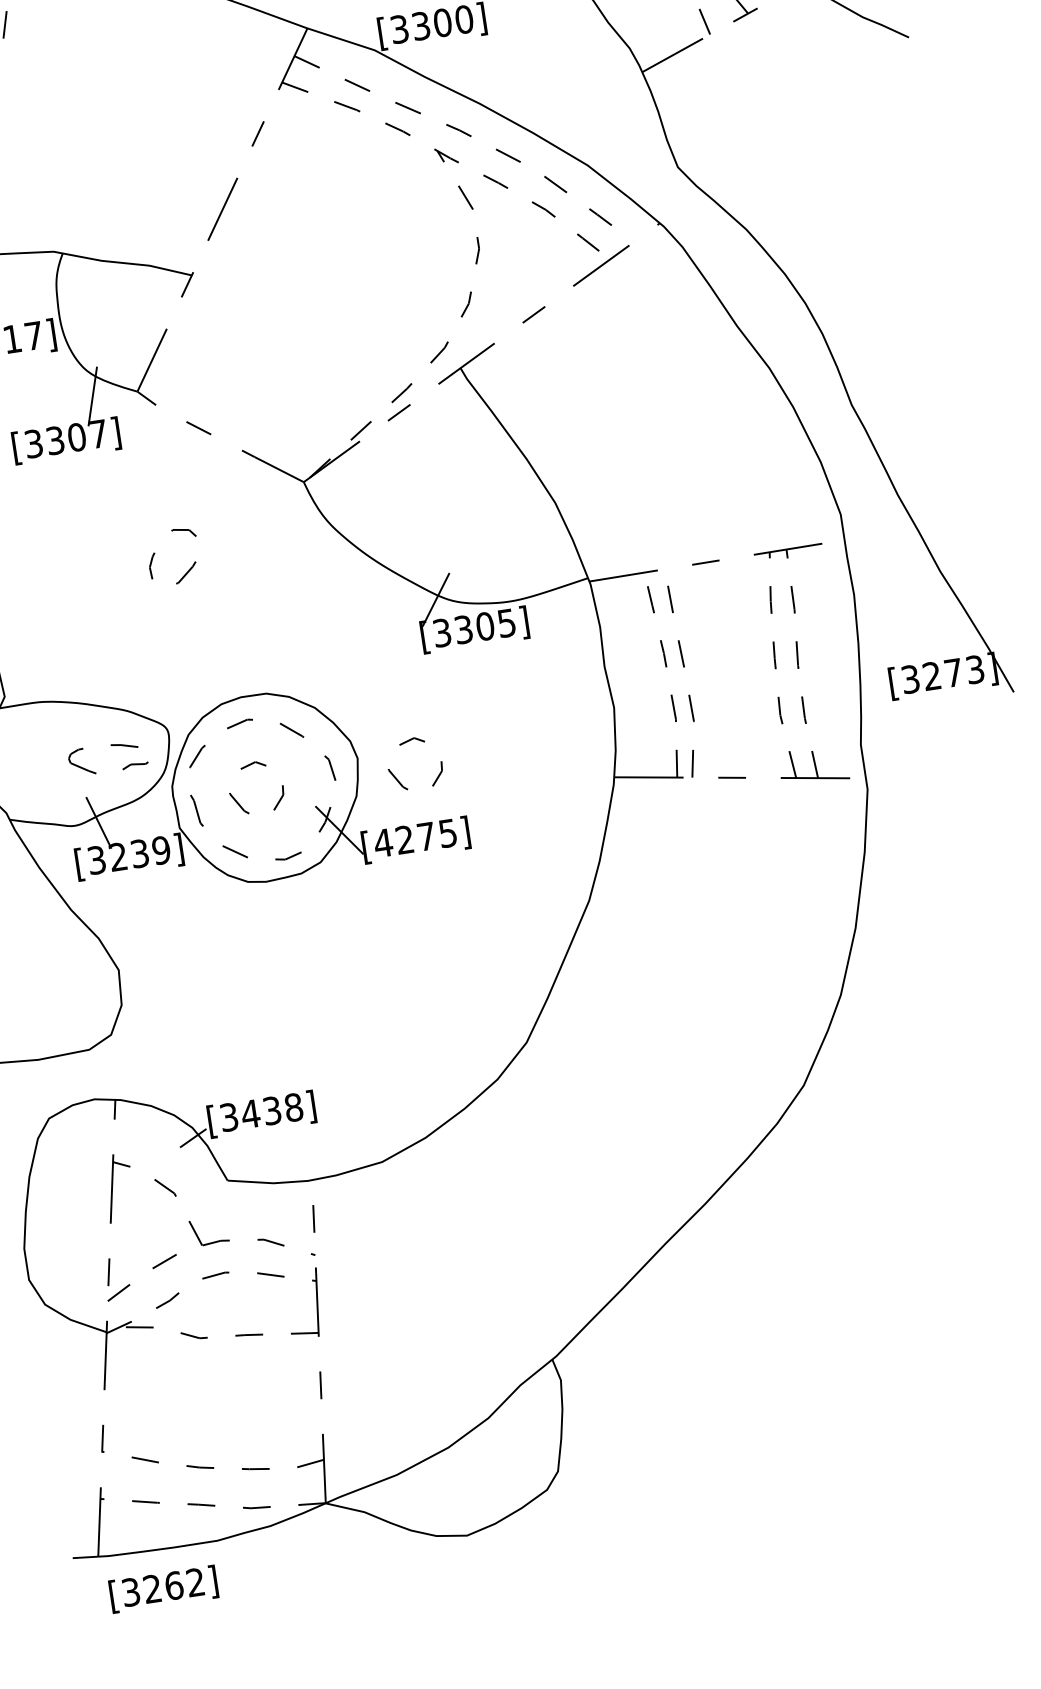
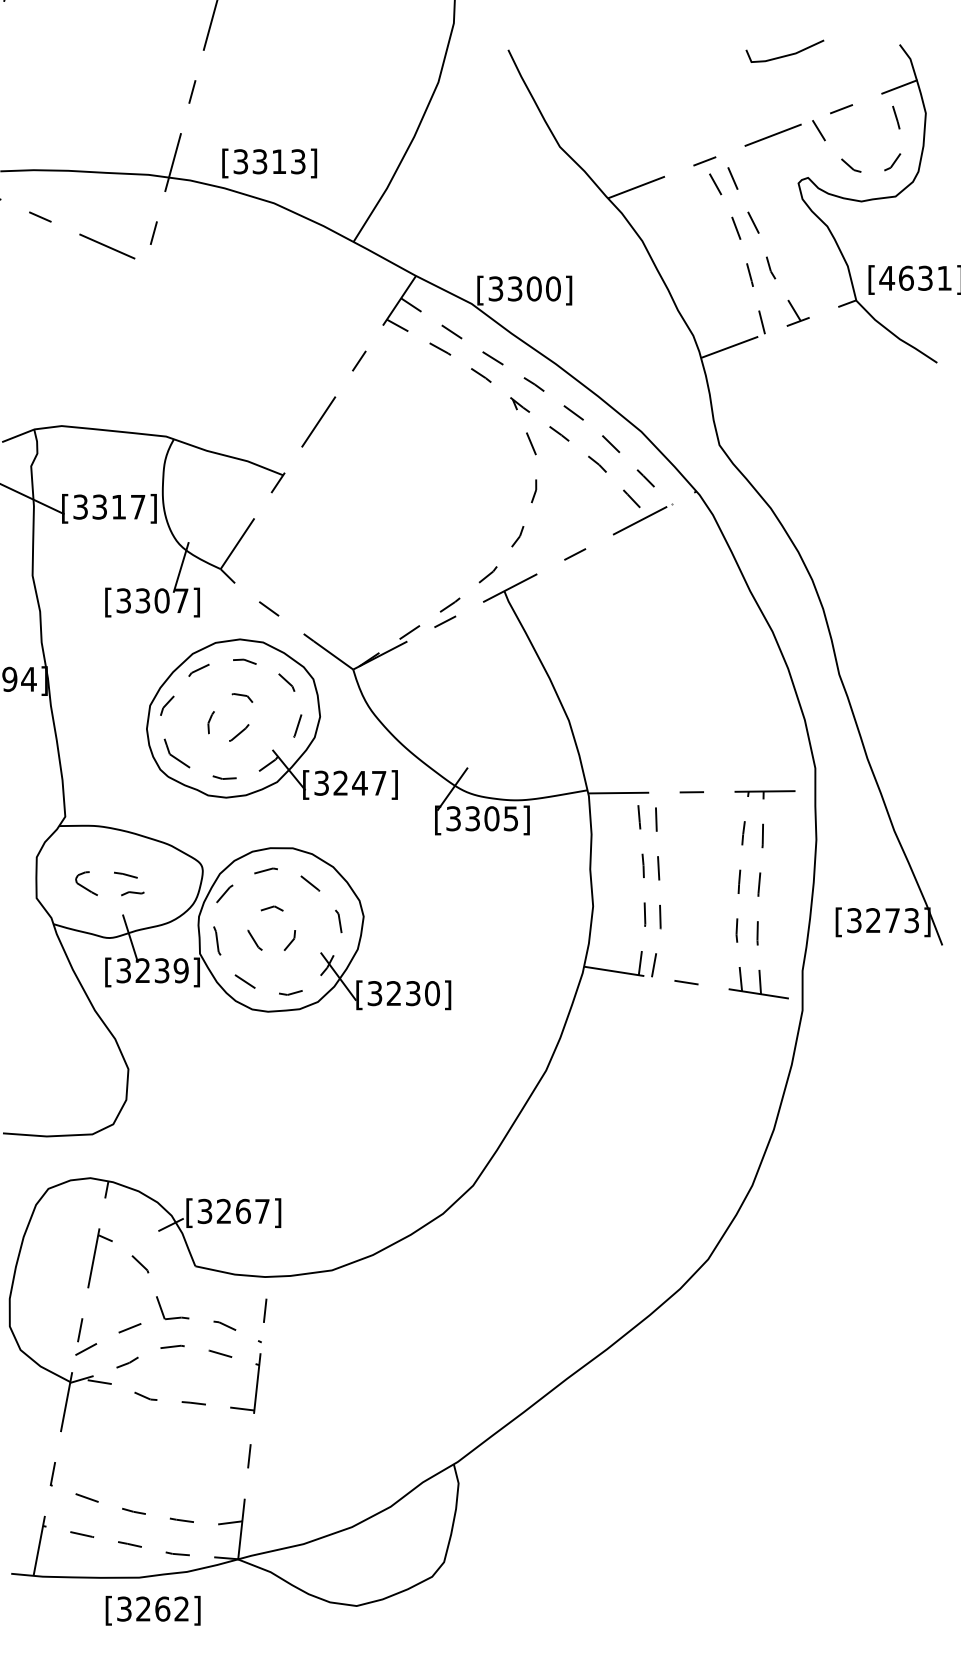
part: (220, 551) -> (271, 718), added
part: (404, 744) -> (406, 910), removed
part: (111, 746) -> (114, 873), moved
text: (415, 838) -> (403, 993), [4275] -> [3230]
text: (271, 1110) -> (242, 1211), [3438] -> [3267]
text: (162, 1589) -> (152, 1610), moved

